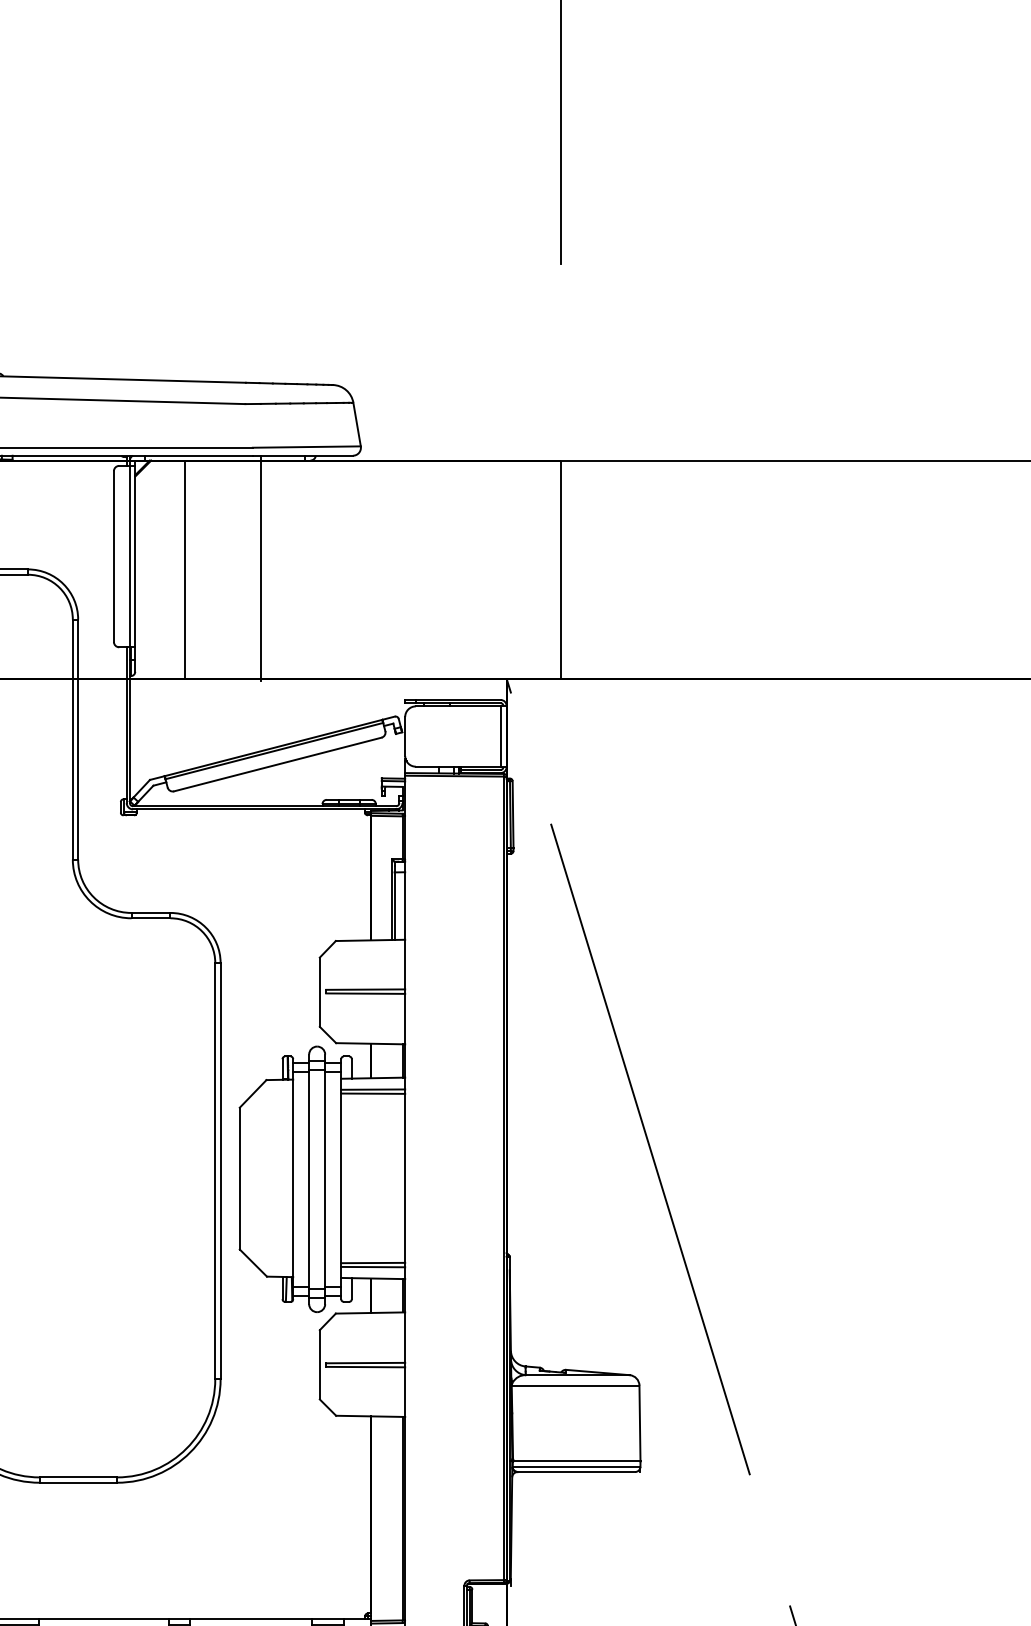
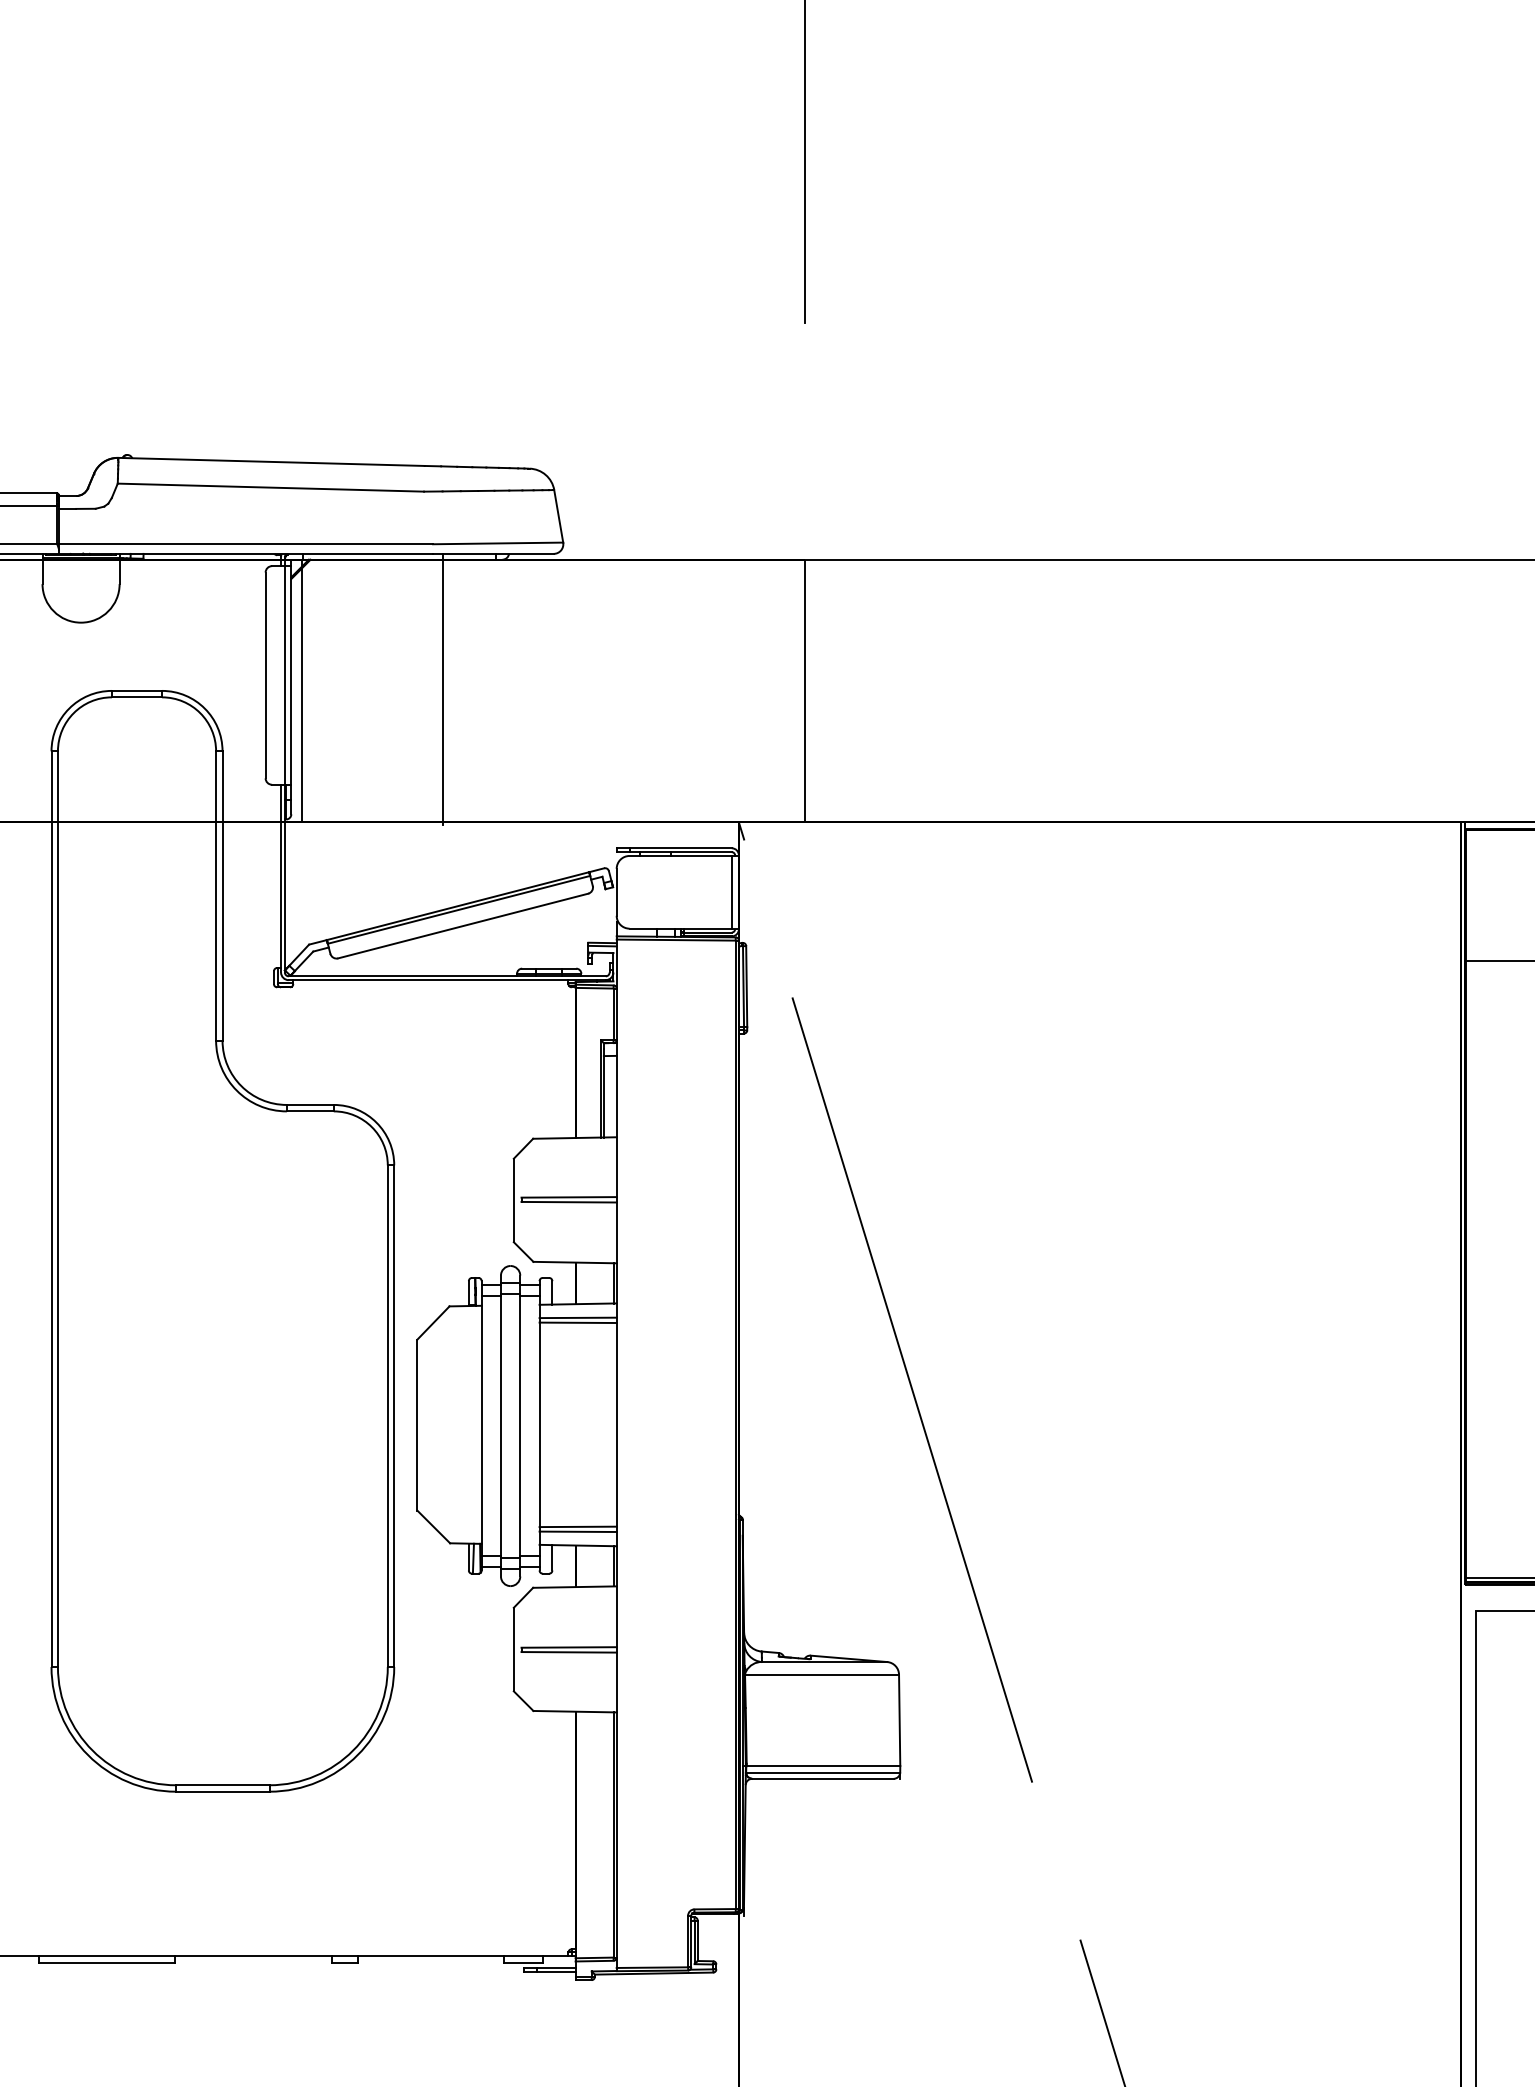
line: (185, 569) -> (302, 690), moved

